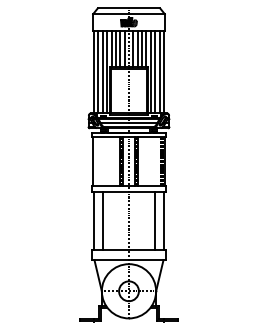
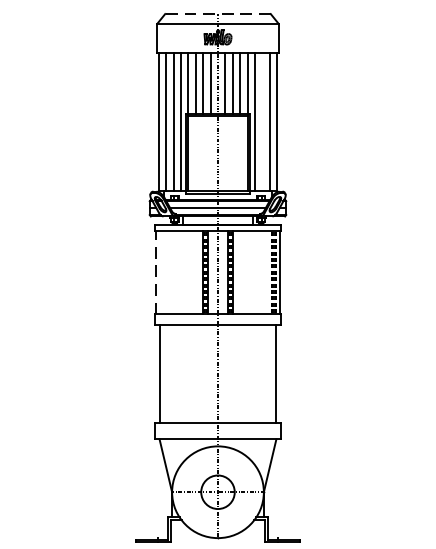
line: (128, 8) -> (217, 14), solid -> dashed
line: (155, 72) -> (262, 122), removed
line: (92, 161) -> (156, 272), solid -> dashed
line: (102, 221) -> (173, 374), removed
line: (155, 221) -> (262, 374), removed

